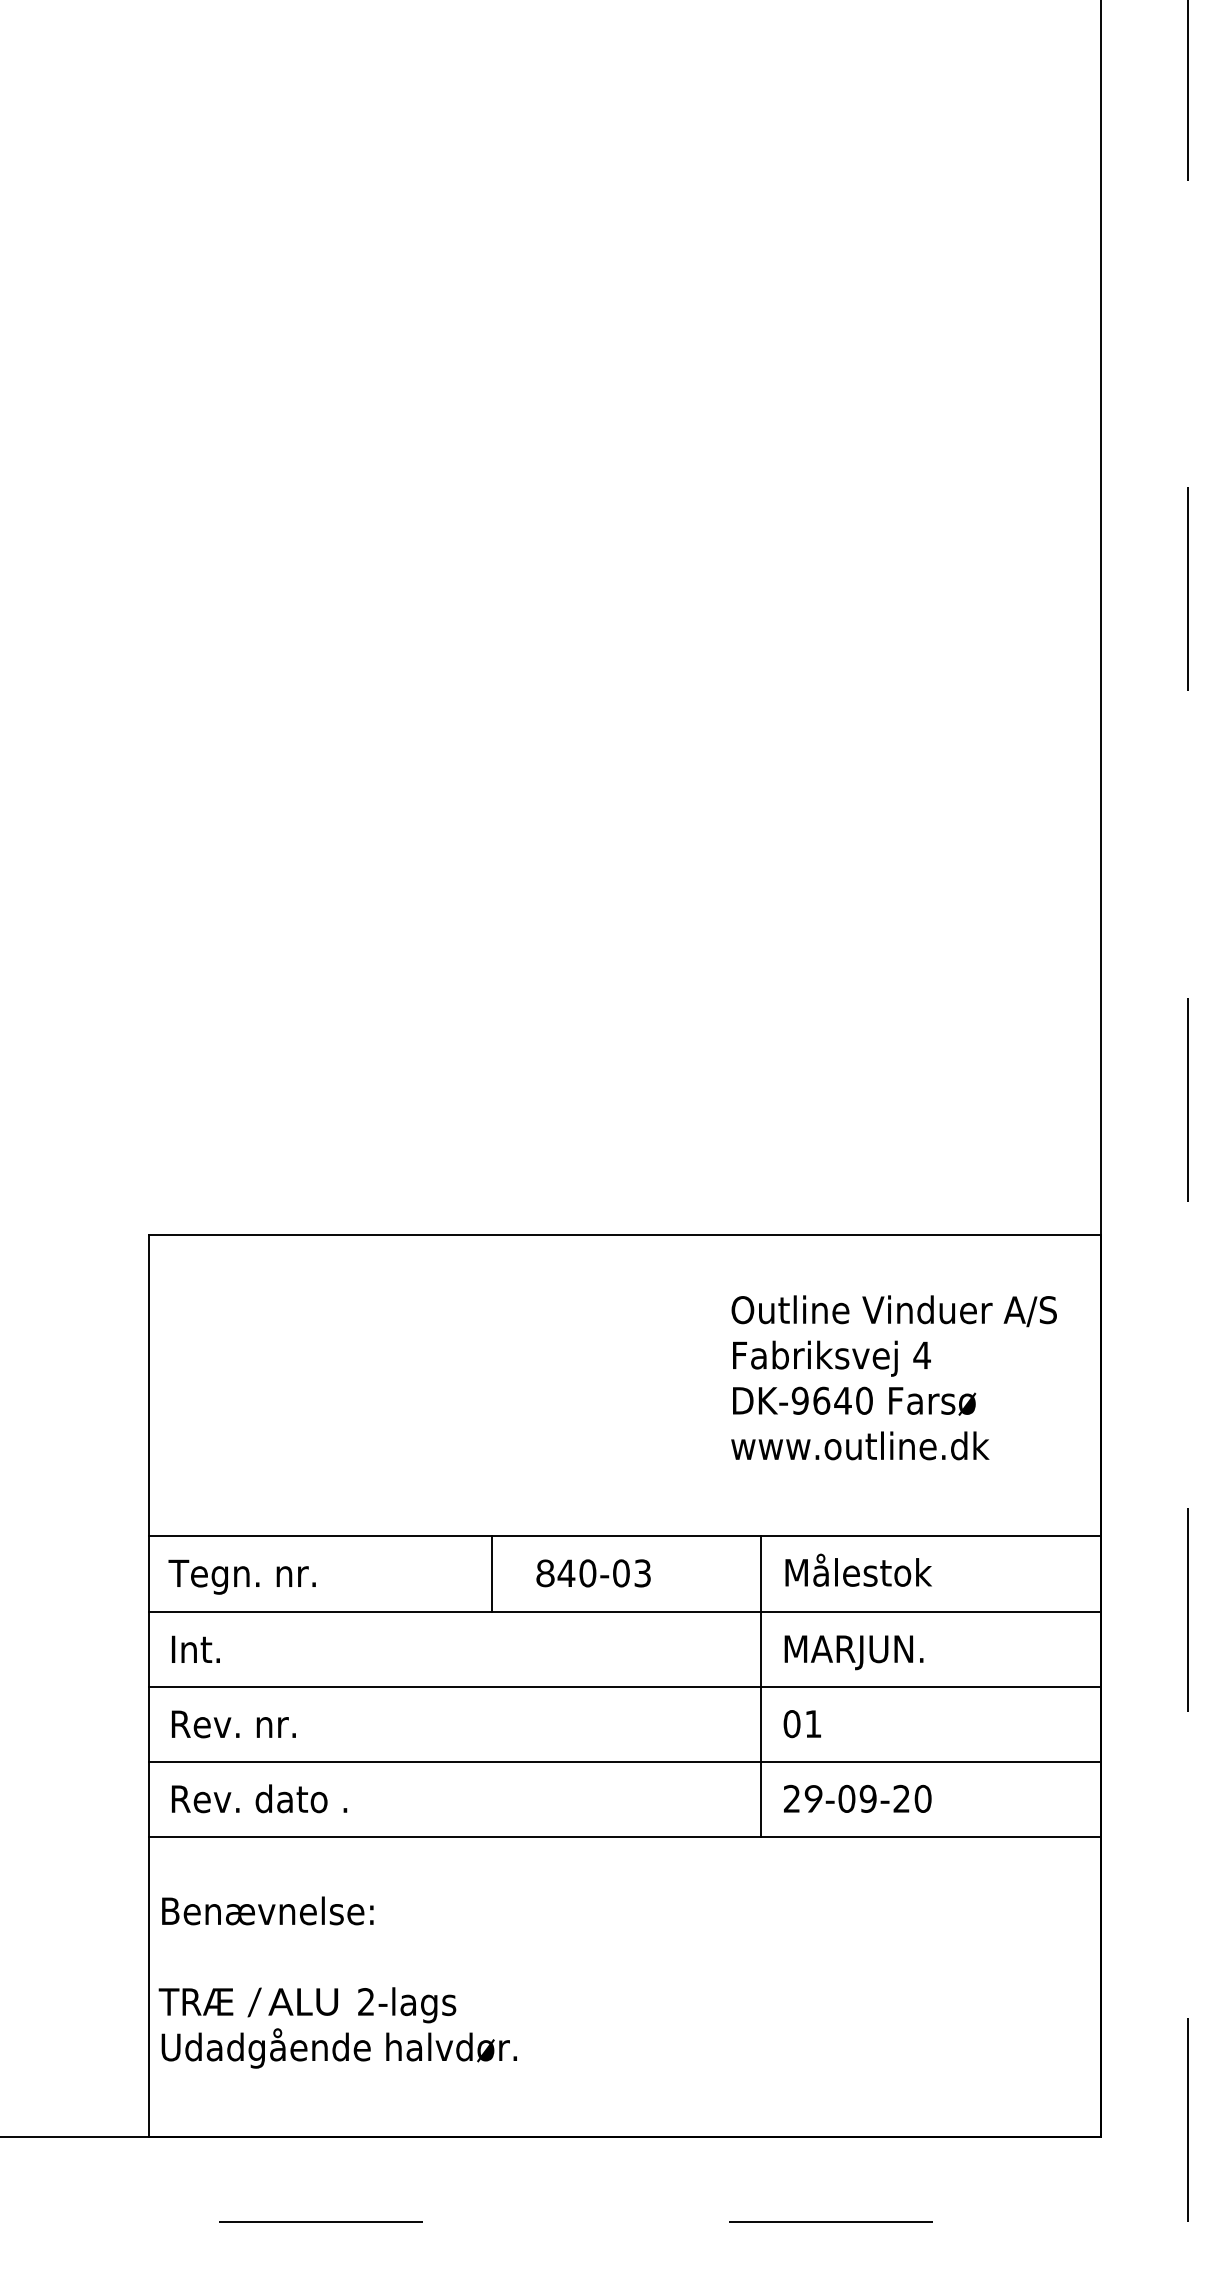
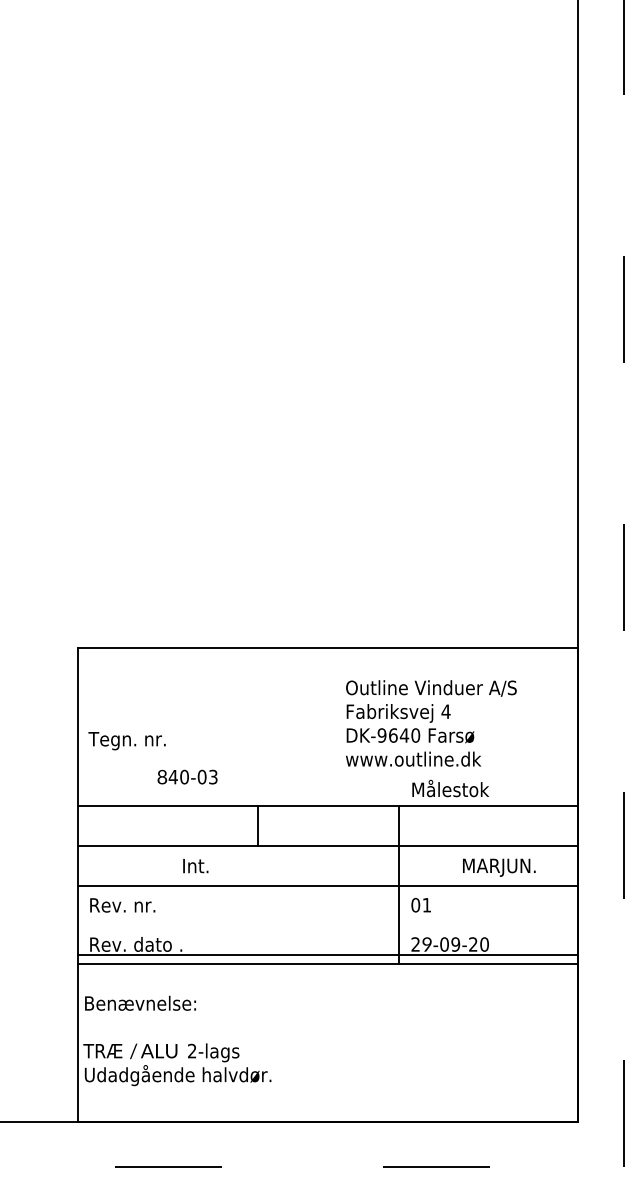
text: (894, 1377) -> (431, 723), moved
text: (858, 1570) -> (450, 788), moved
text: (593, 1572) -> (187, 776), moved
text: (241, 1577) -> (126, 741), moved
text: (195, 1650) -> (195, 866), moved
text: (854, 1652) -> (499, 867), moved
line: (623, 1760) -> (327, 954), moved

